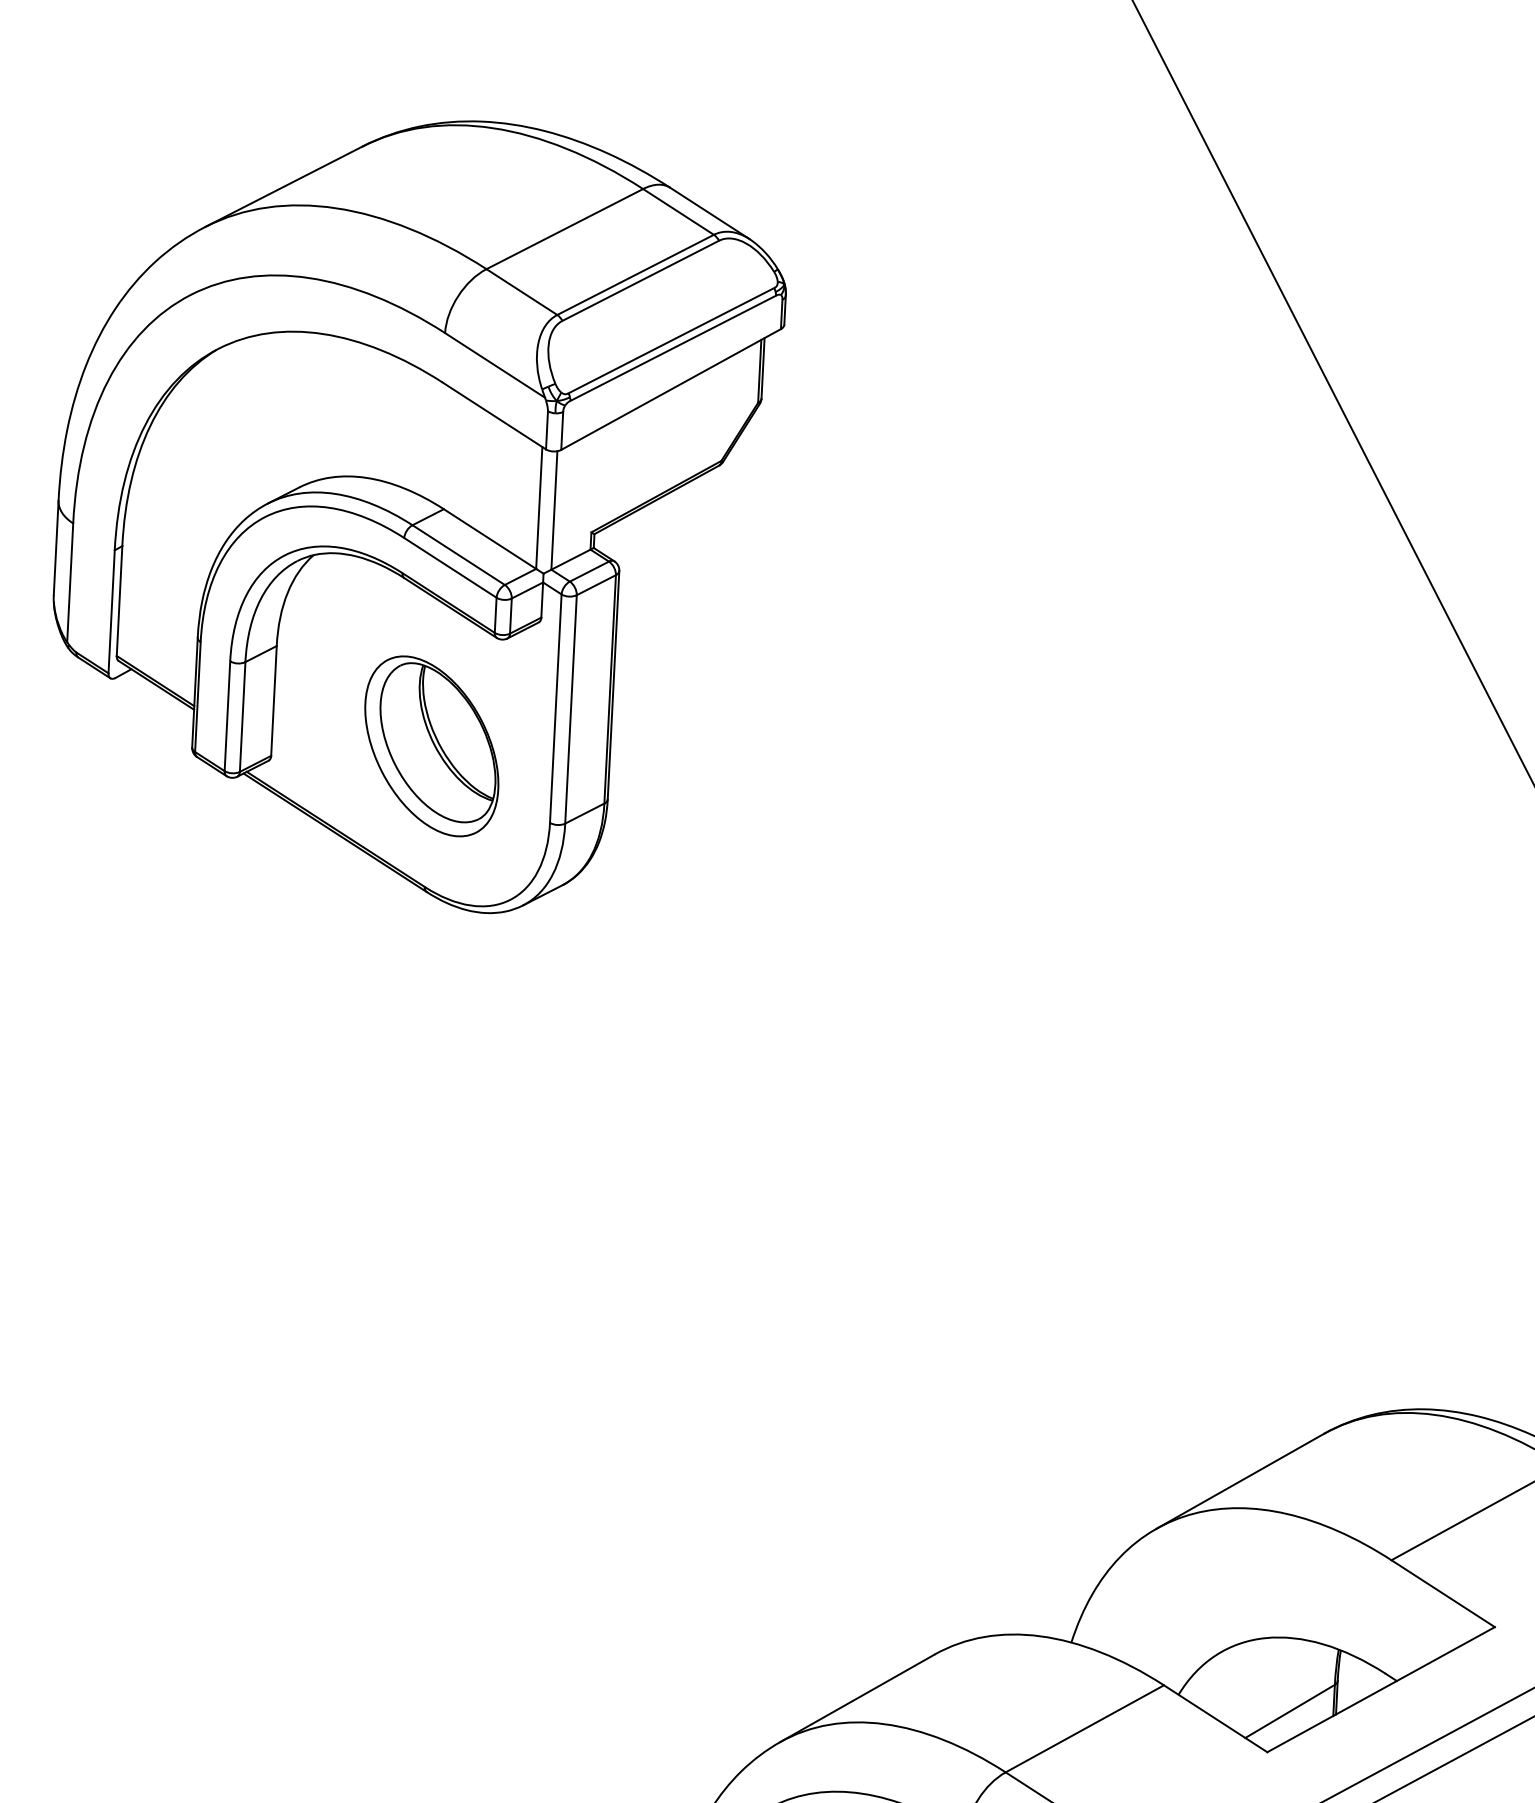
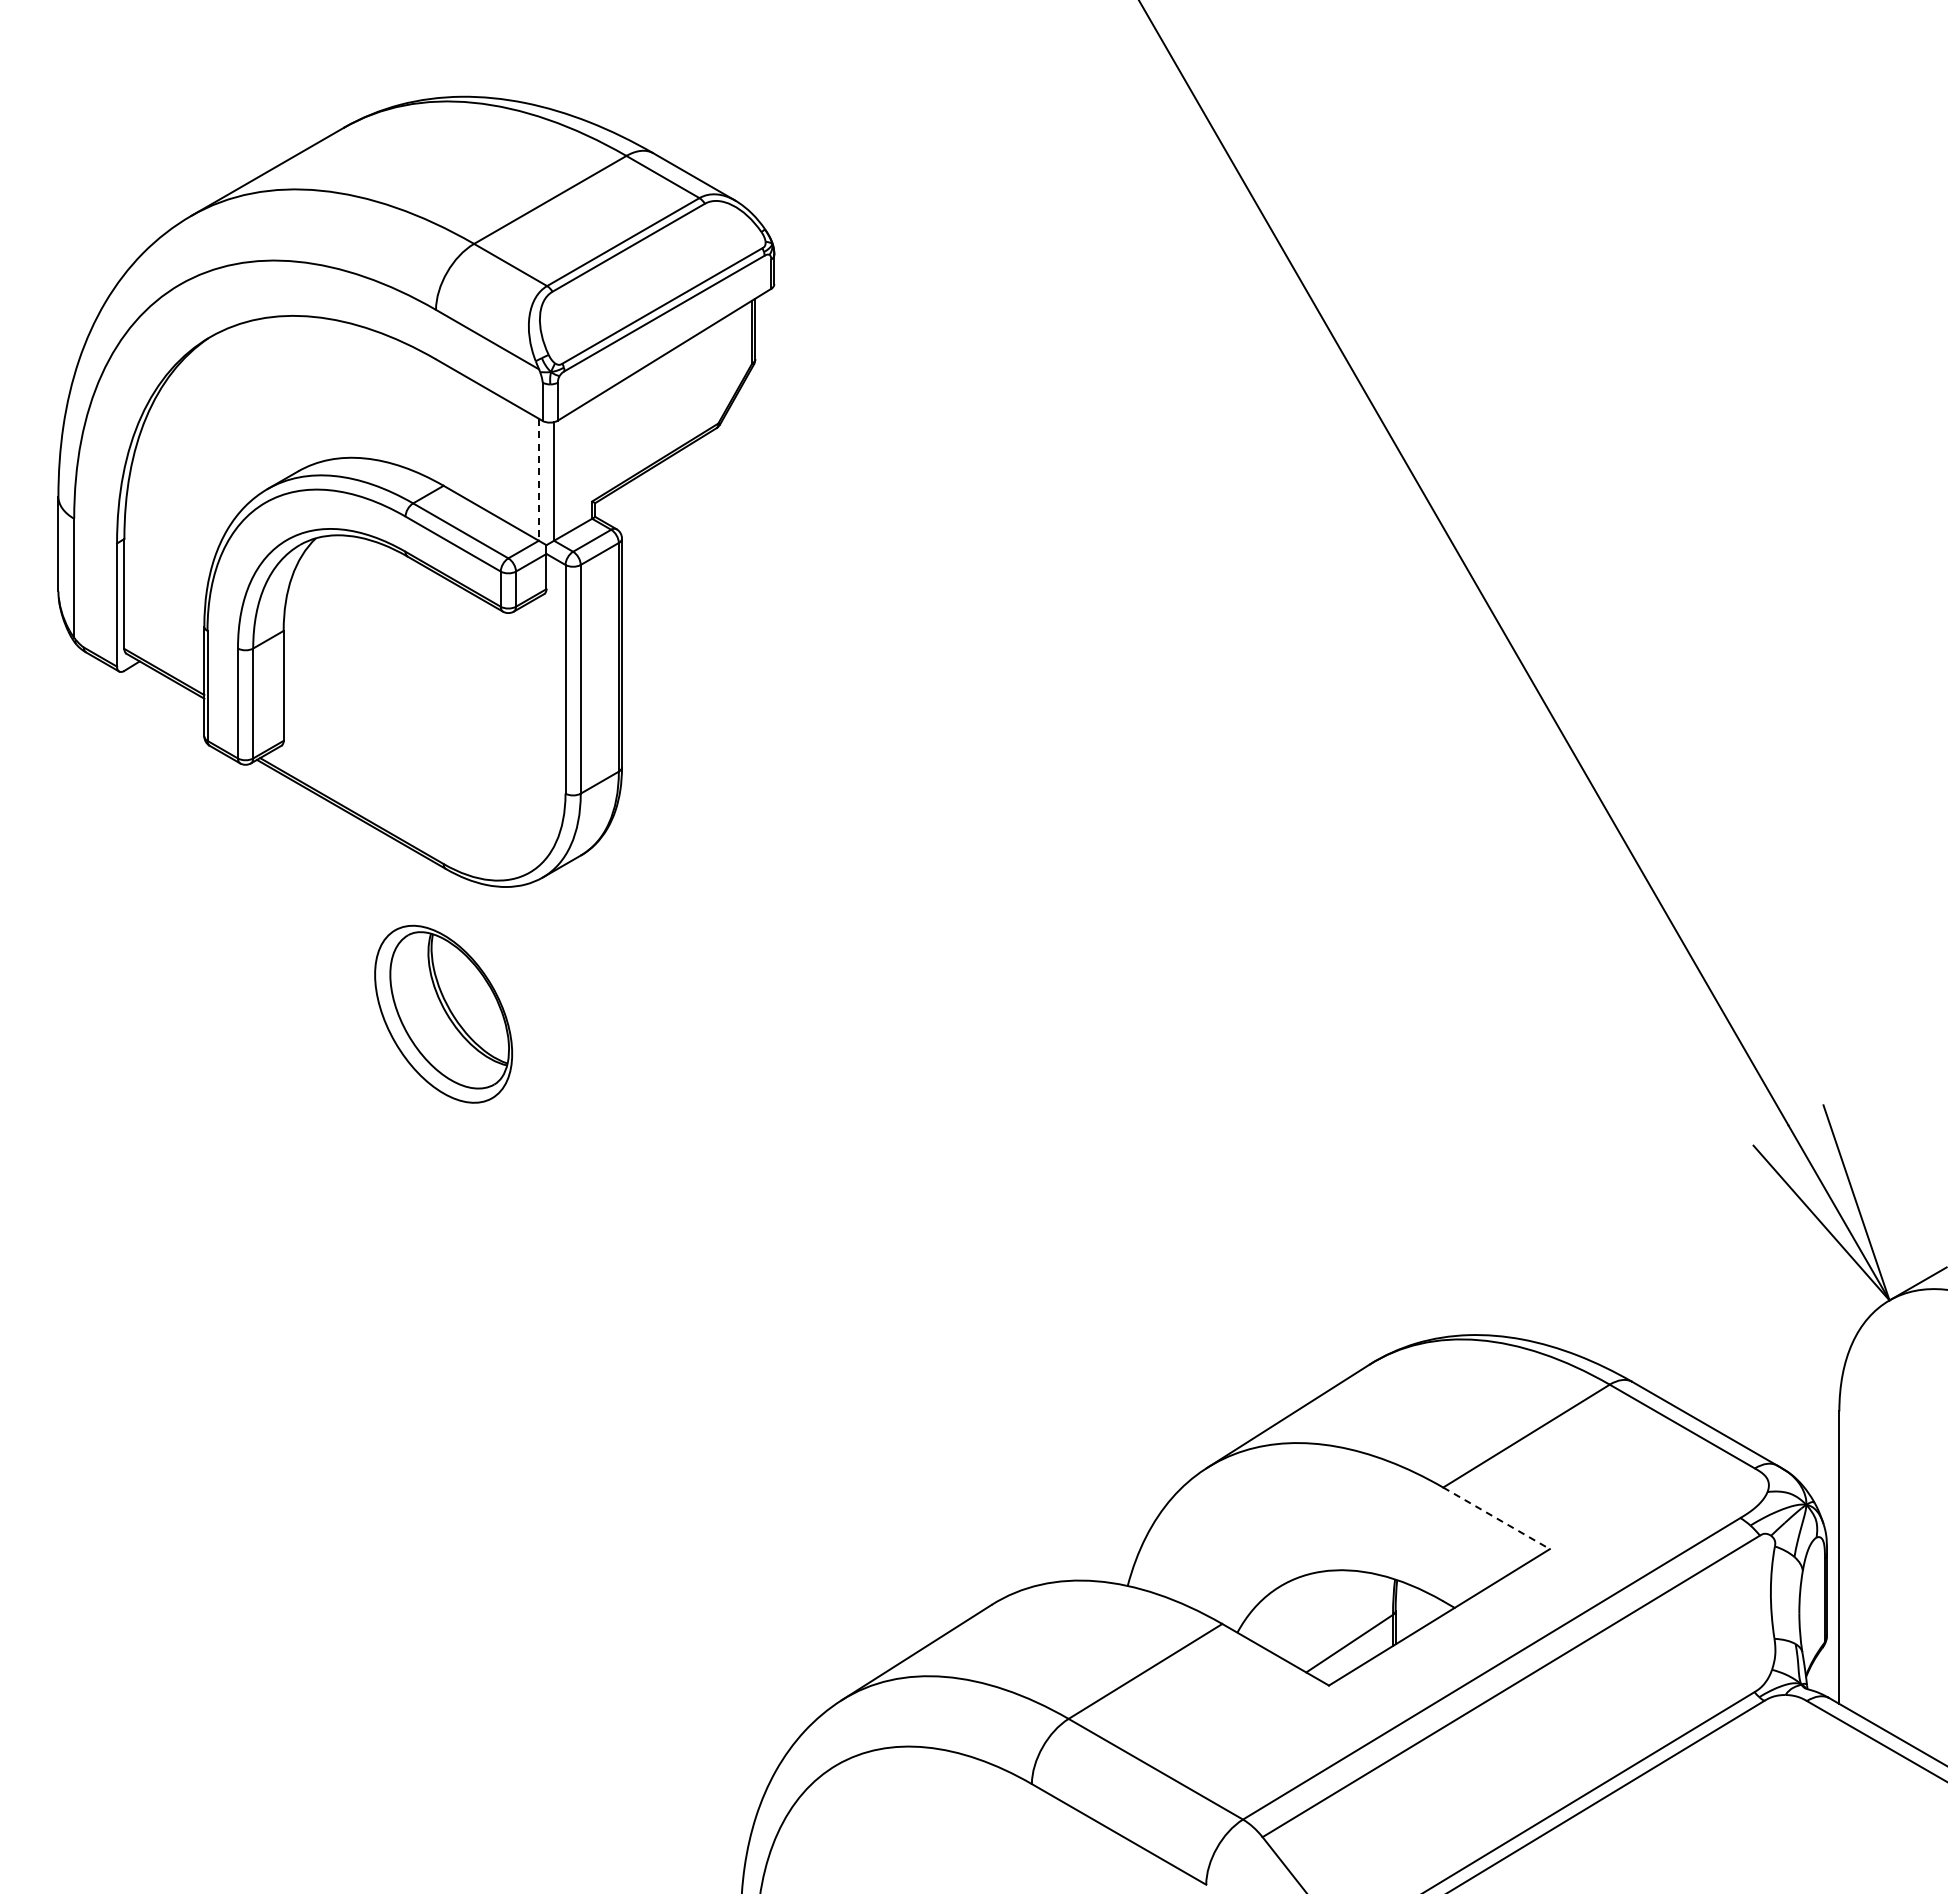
line: (538, 508) -> (538, 480), solid -> dashed
part: (431, 745) -> (443, 1013), moved
line: (1443, 1593) -> (1496, 1518), solid -> dashed

